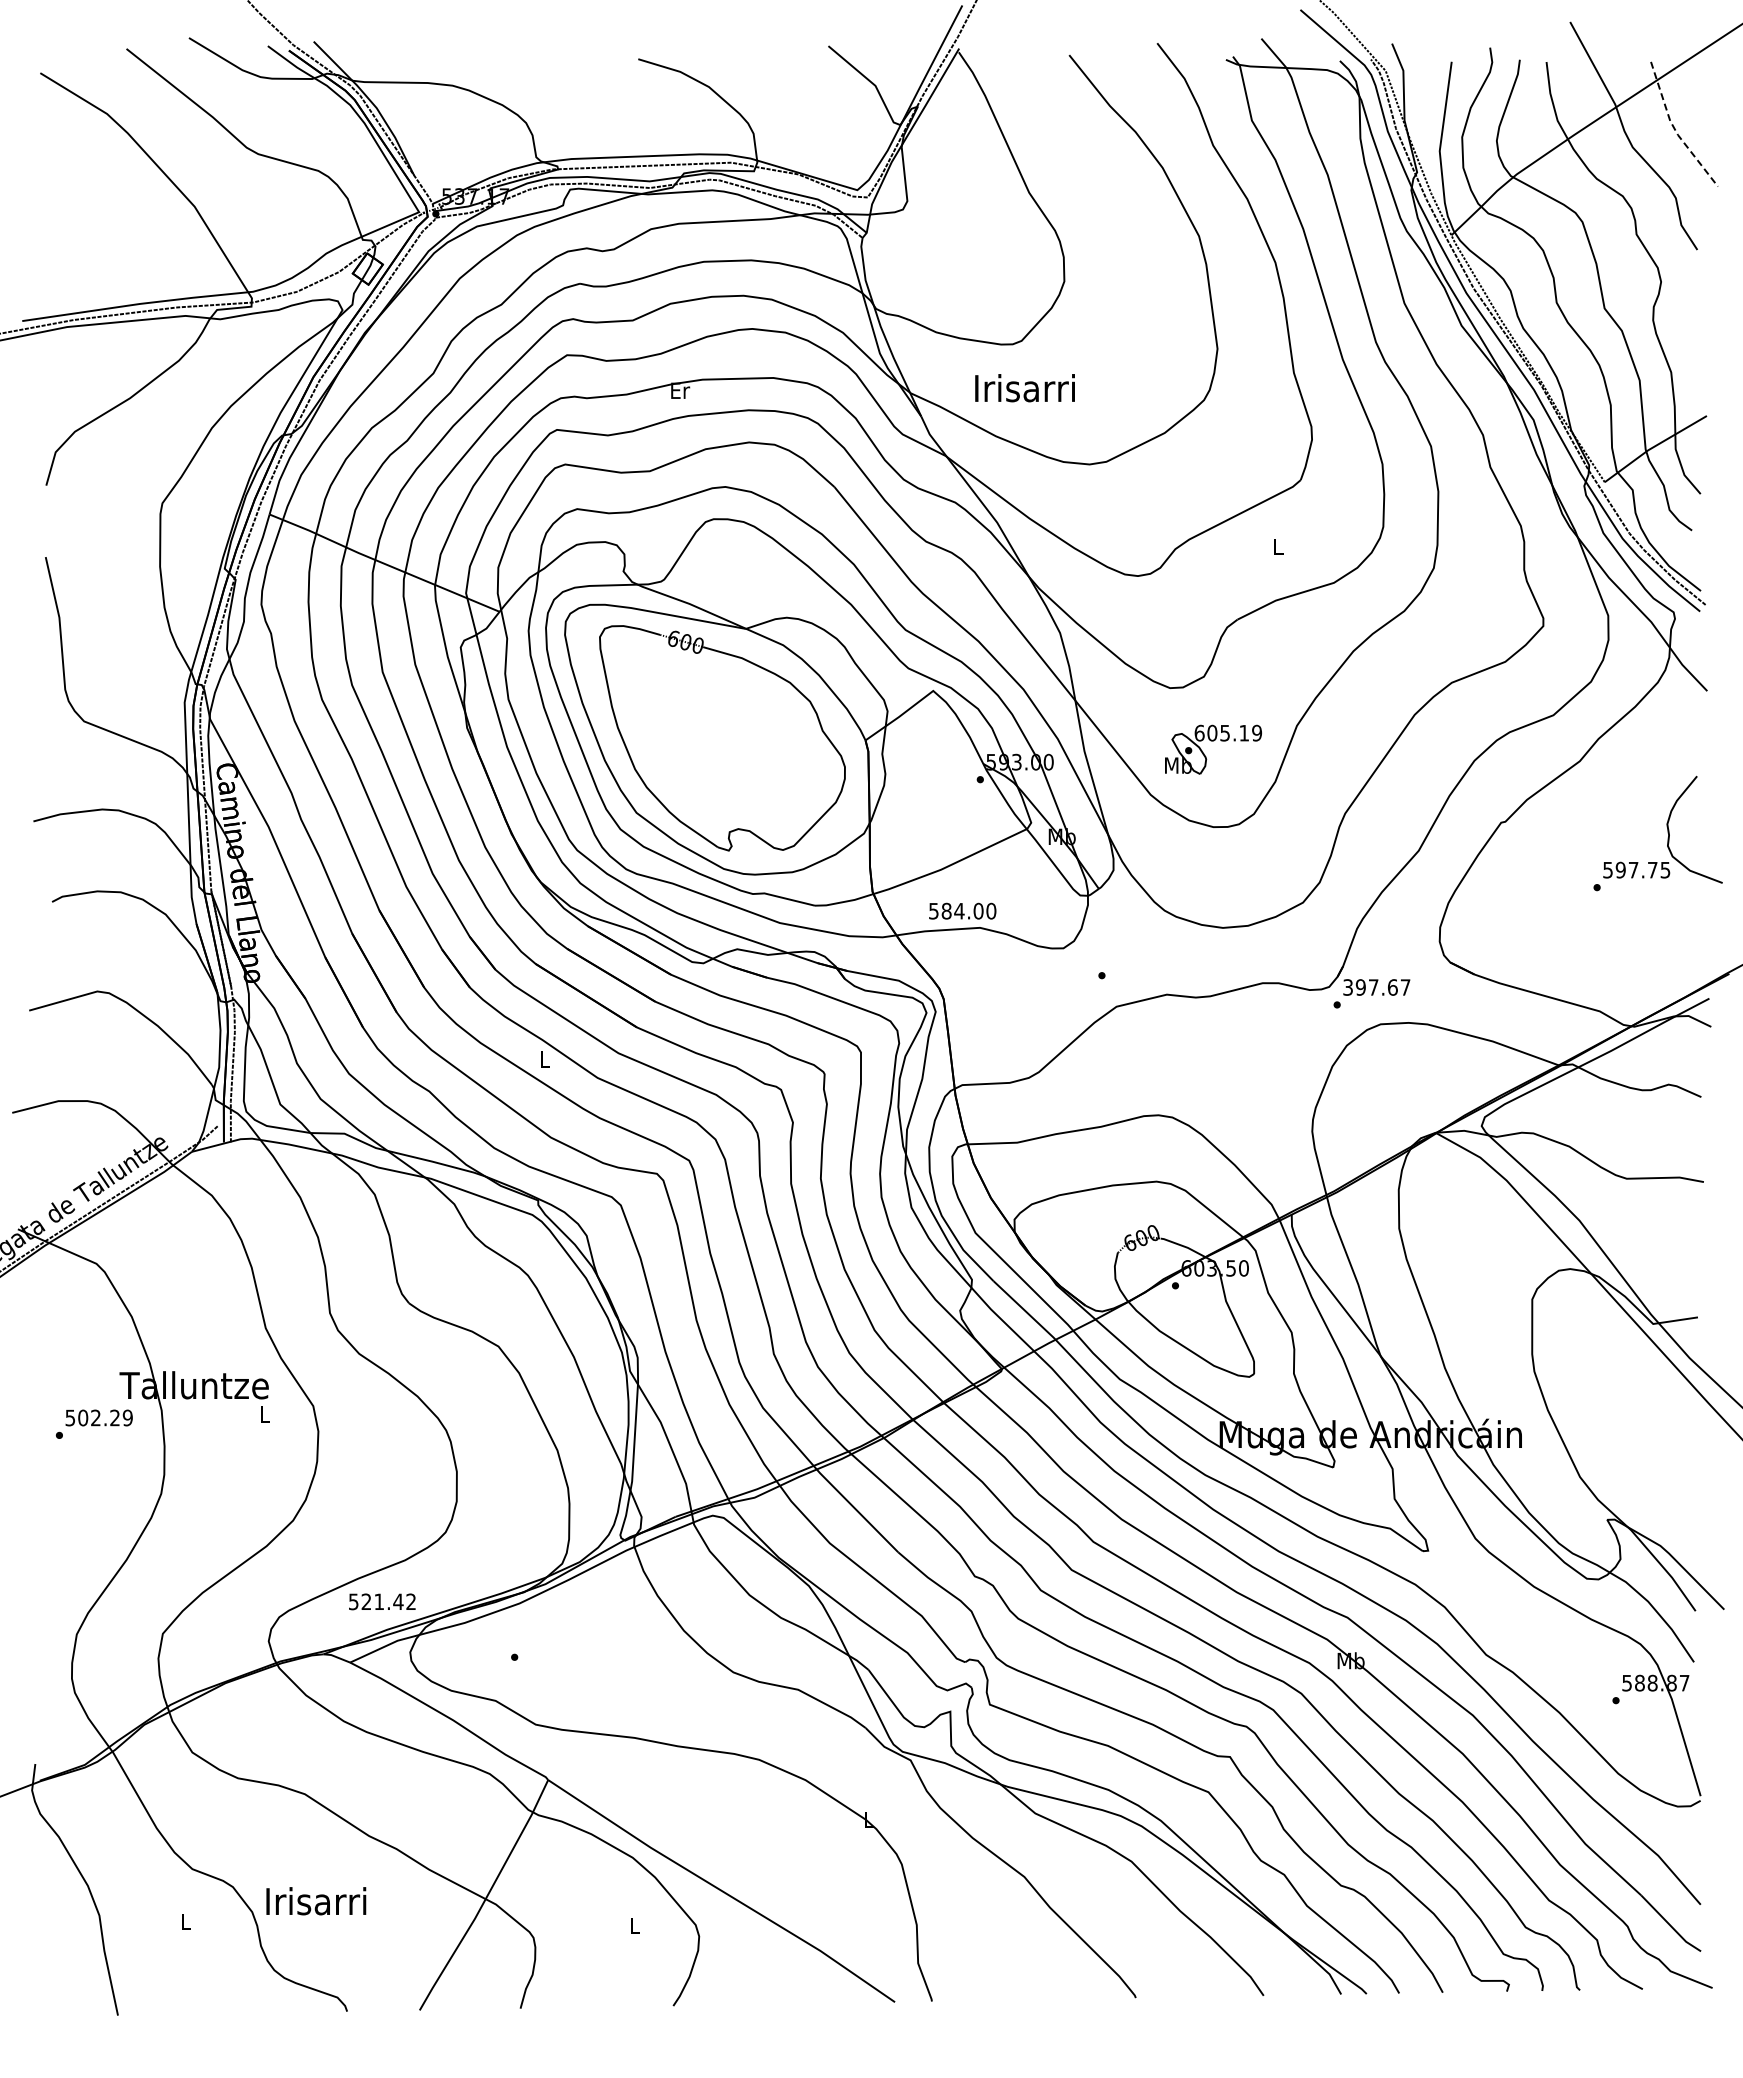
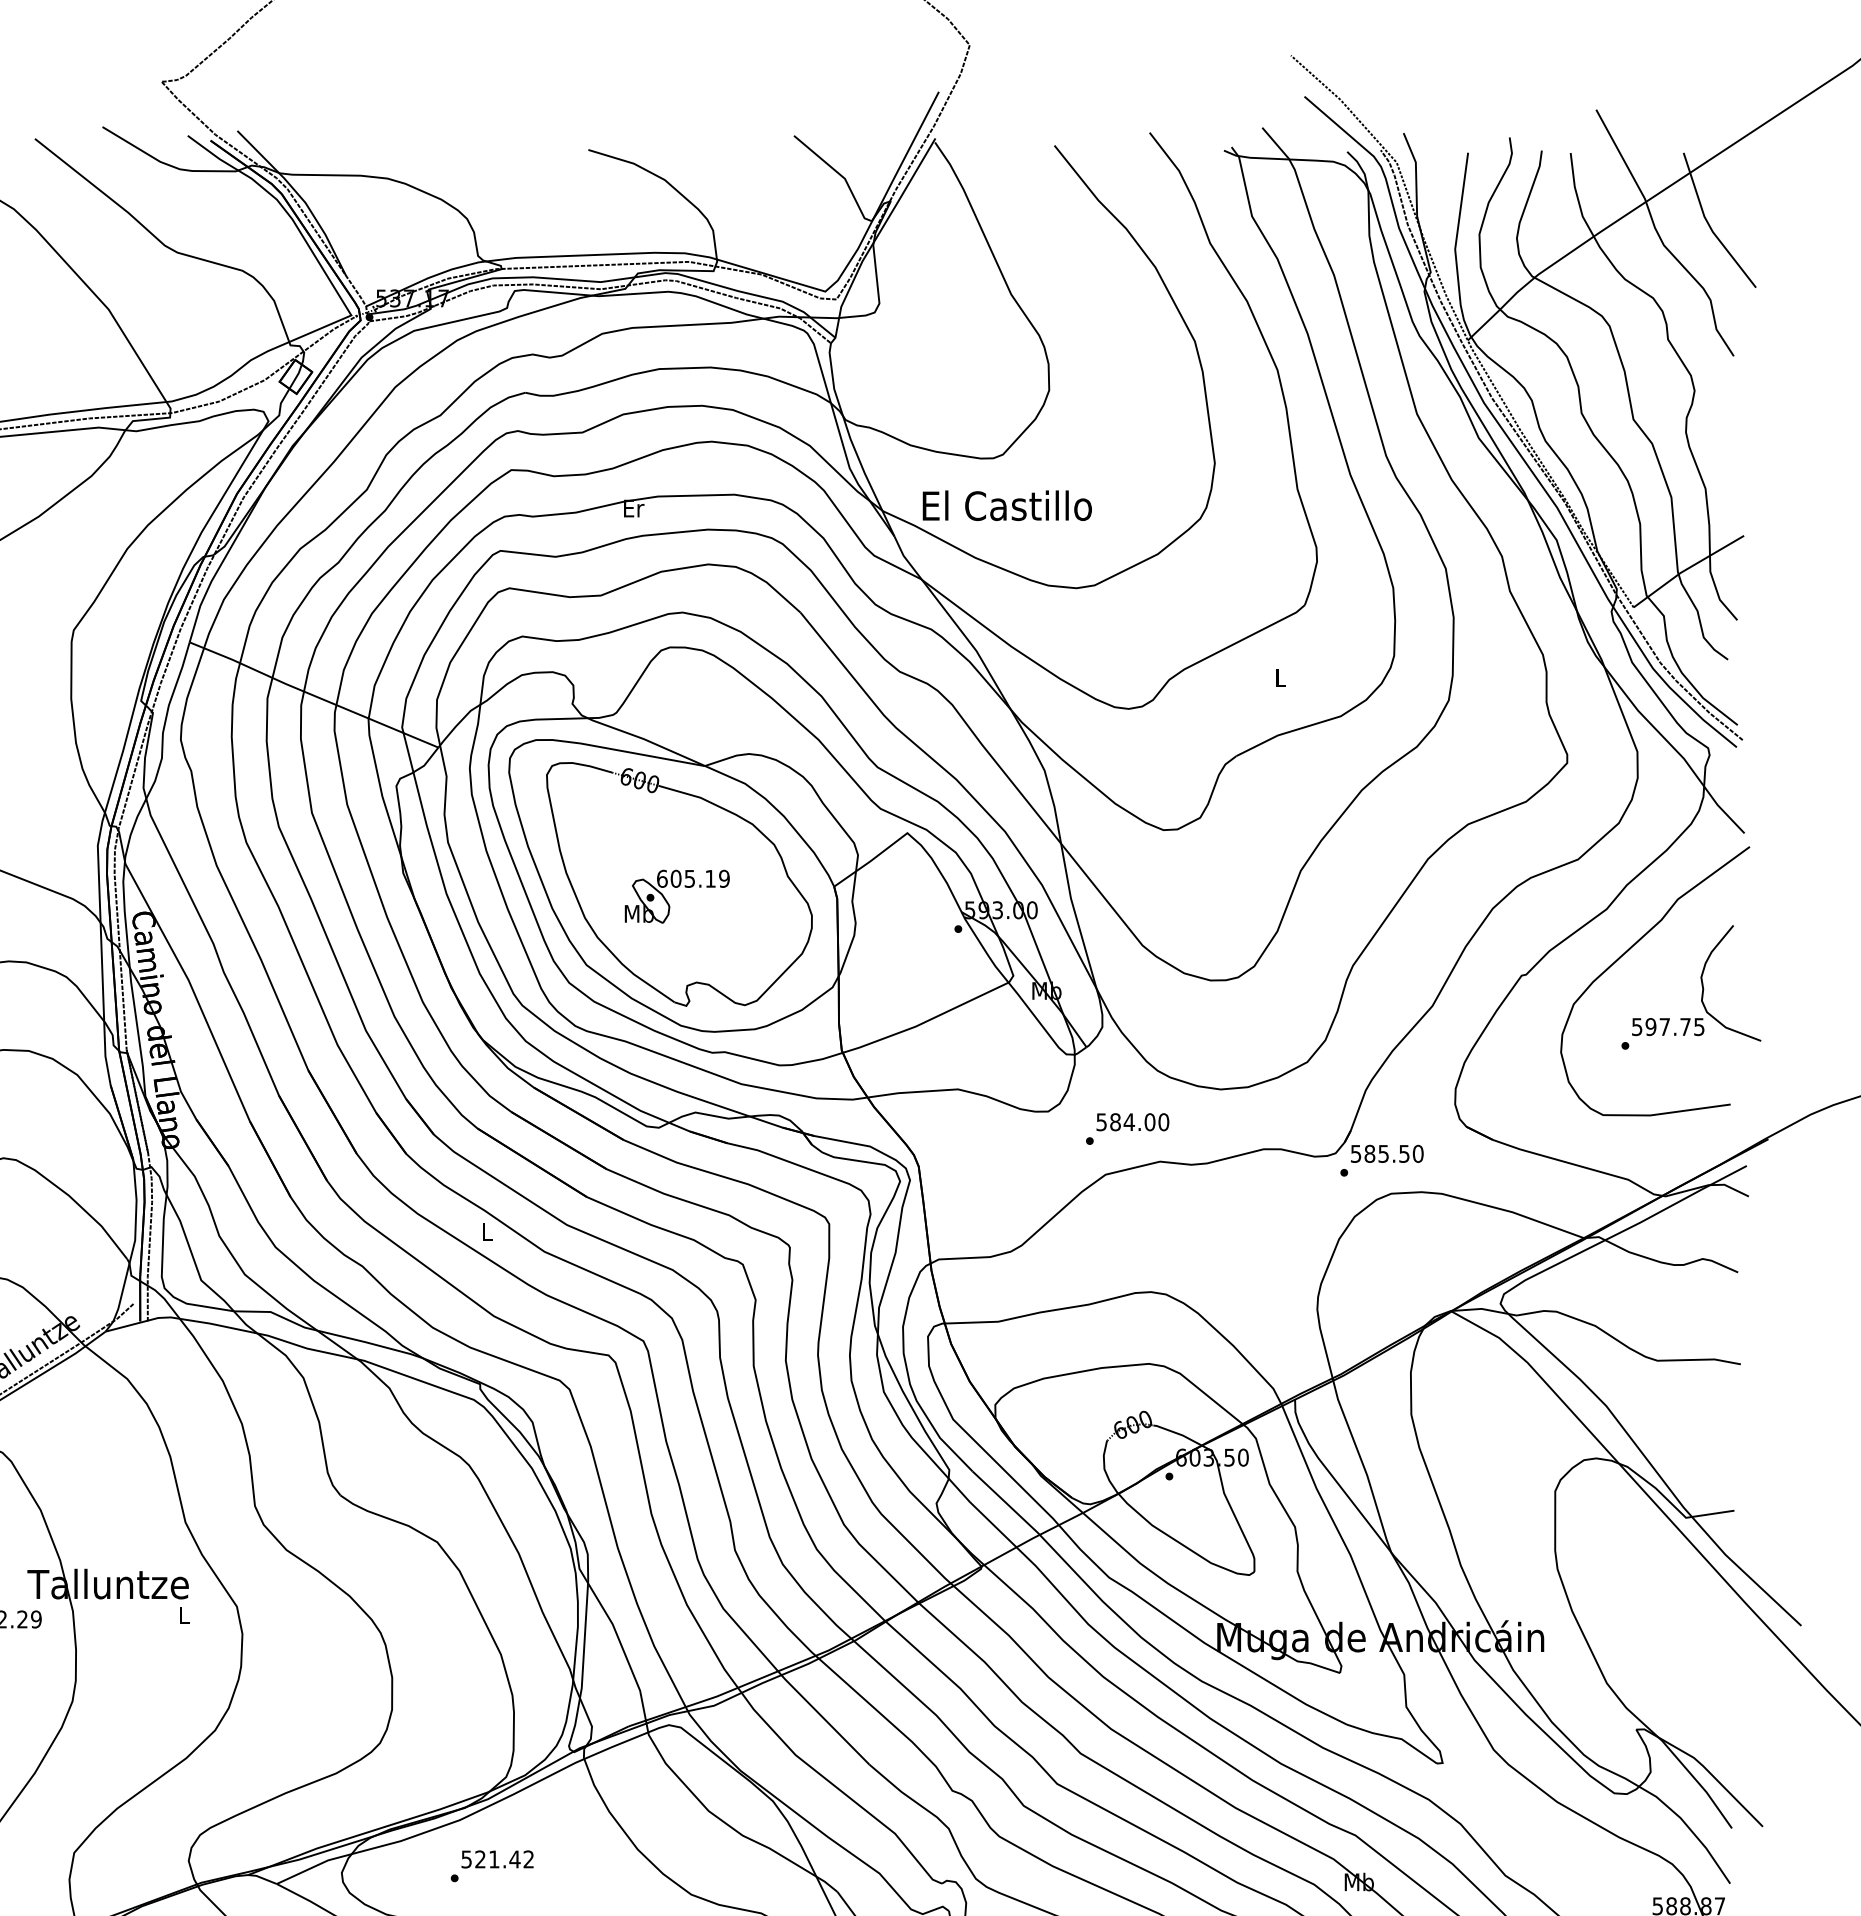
line: (1674, 129) -> (1709, 225), dashed -> solid
text: (1025, 388) -> (1007, 506), Irisarri -> El Castillo
part: (1213, 741) -> (677, 887), moved
curve: (1598, 801) -> (1626, 952), added
text: (962, 910) -> (1132, 1121), moved
text: (1376, 987) -> (1386, 1153), 397.67 -> 585.50
text: (382, 1601) -> (497, 1859), moved

